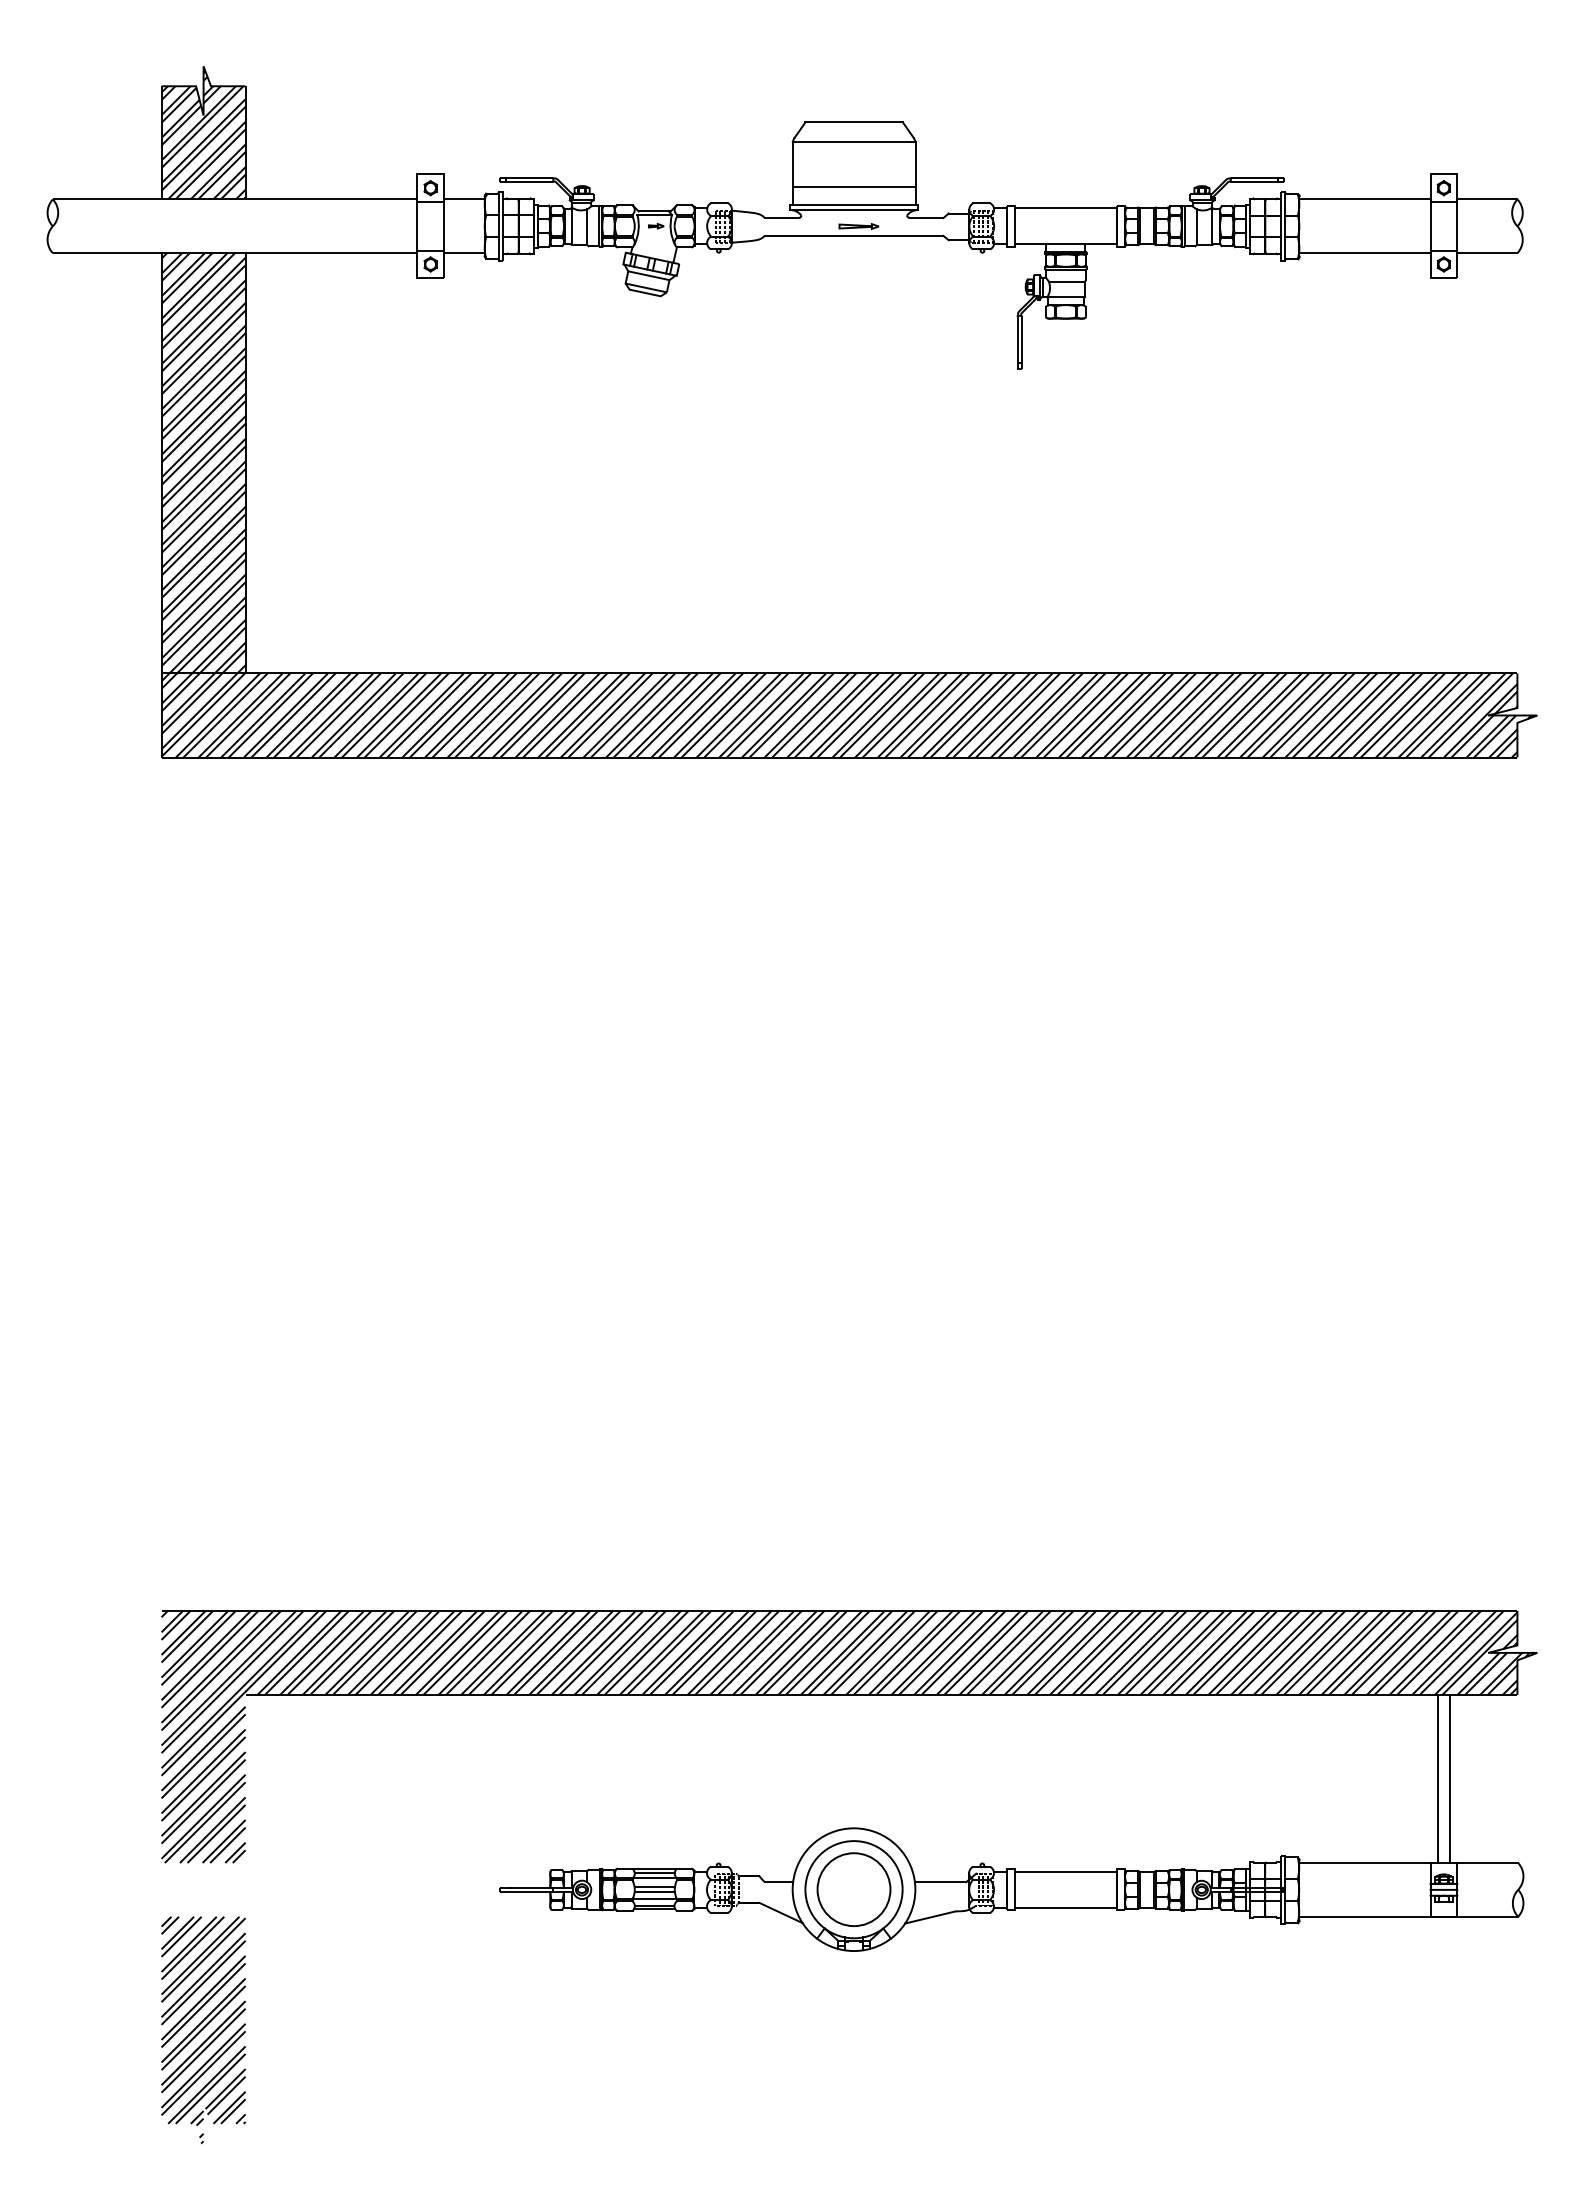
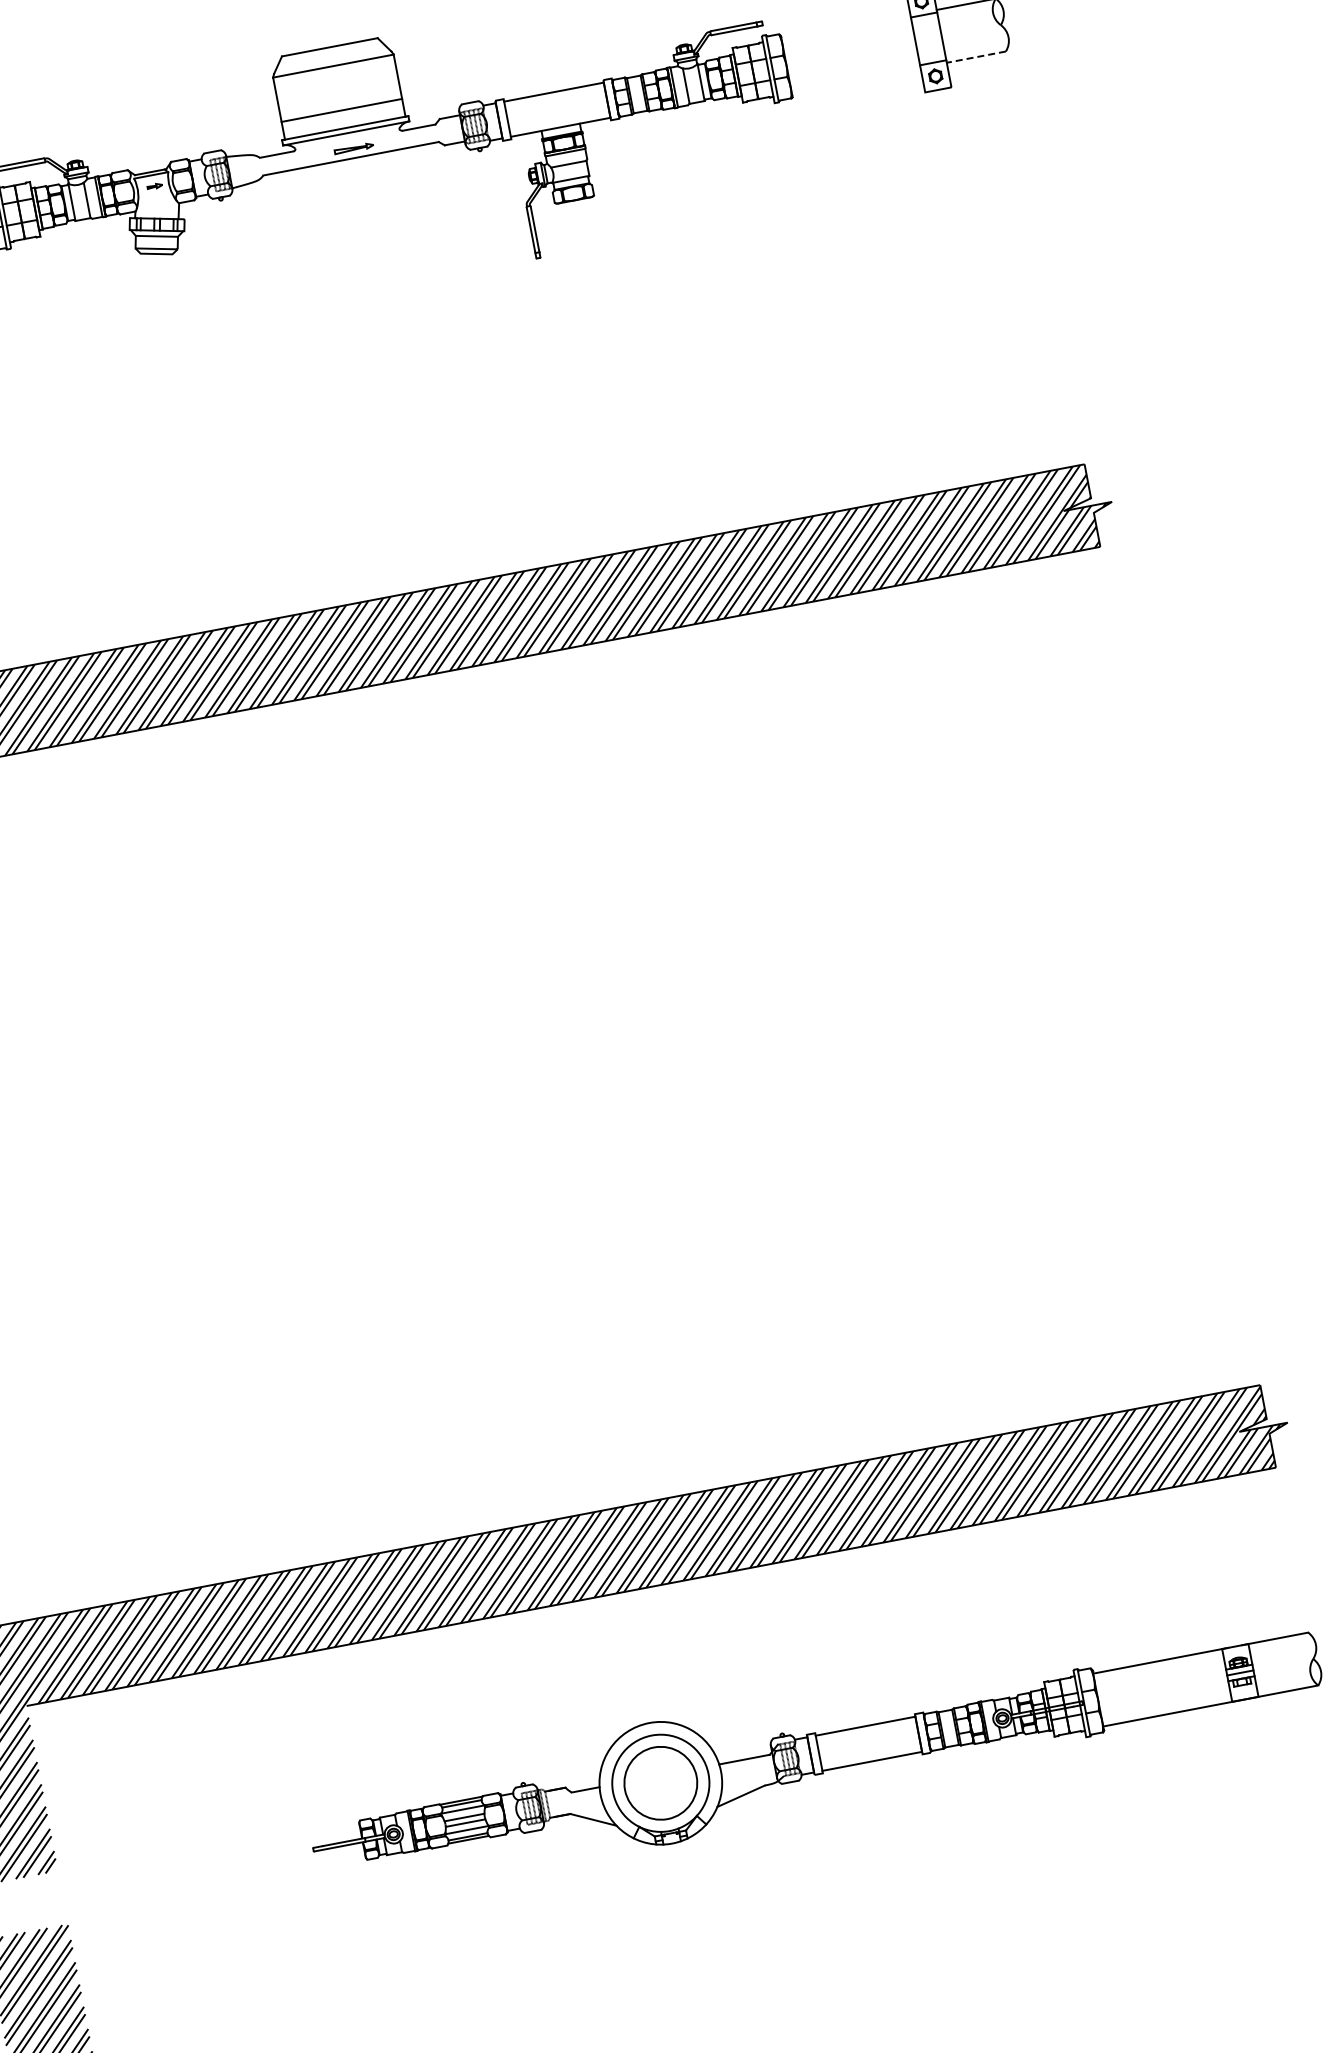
line: (1364, 199) -> (845, 27), removed
line: (1364, 253) -> (855, 80), removed
line: (1486, 253) -> (975, 57), solid -> dashed
line: (1437, 1778) -> (1213, 1564), removed
line: (1449, 1778) -> (1224, 1562), removed

